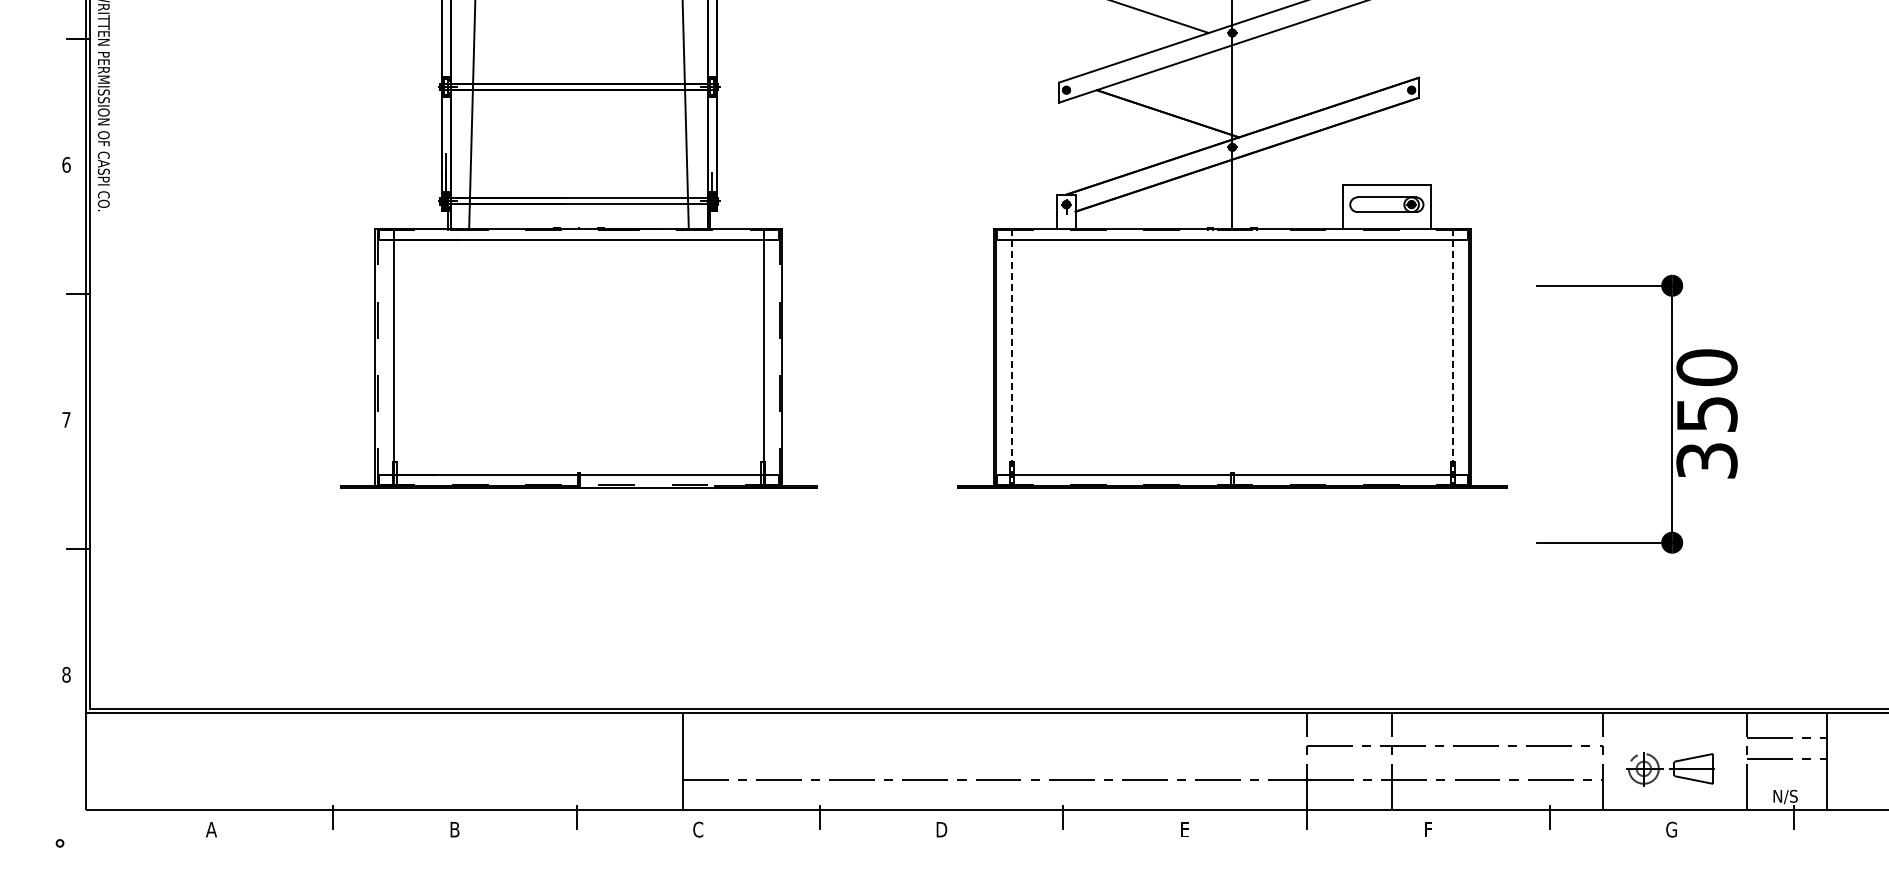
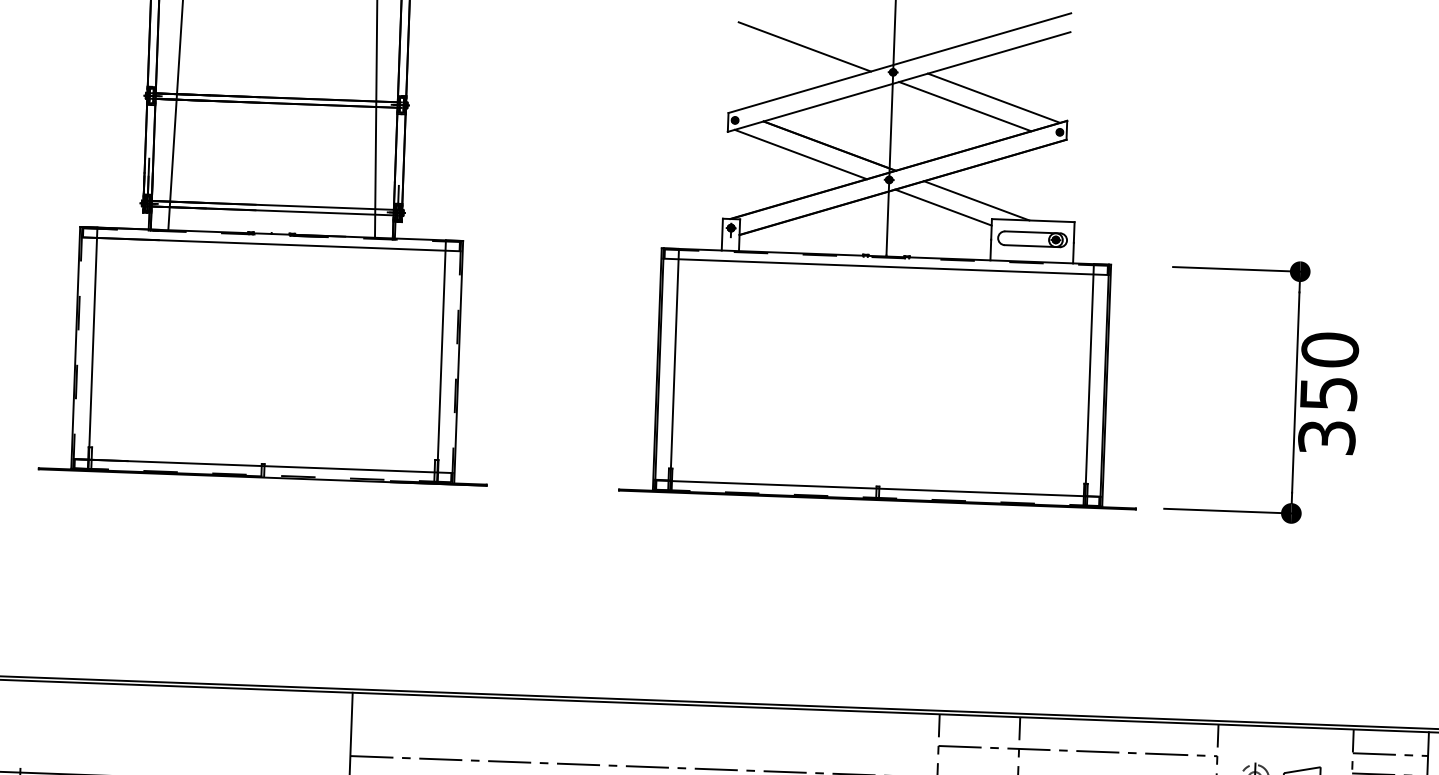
line: (1340, 56) -> (994, 98), added
line: (1310, 66) -> (965, 106), added
line: (1137, 123) -> (800, 154), added
line: (1325, 165) -> (976, 200), added
line: (1290, 174) -> (942, 207), added
line: (1011, 357) -> (674, 370), dashed -> solid
line: (1452, 357) -> (1089, 385), dashed -> solid
part: (1671, 413) -> (1295, 391), moved

